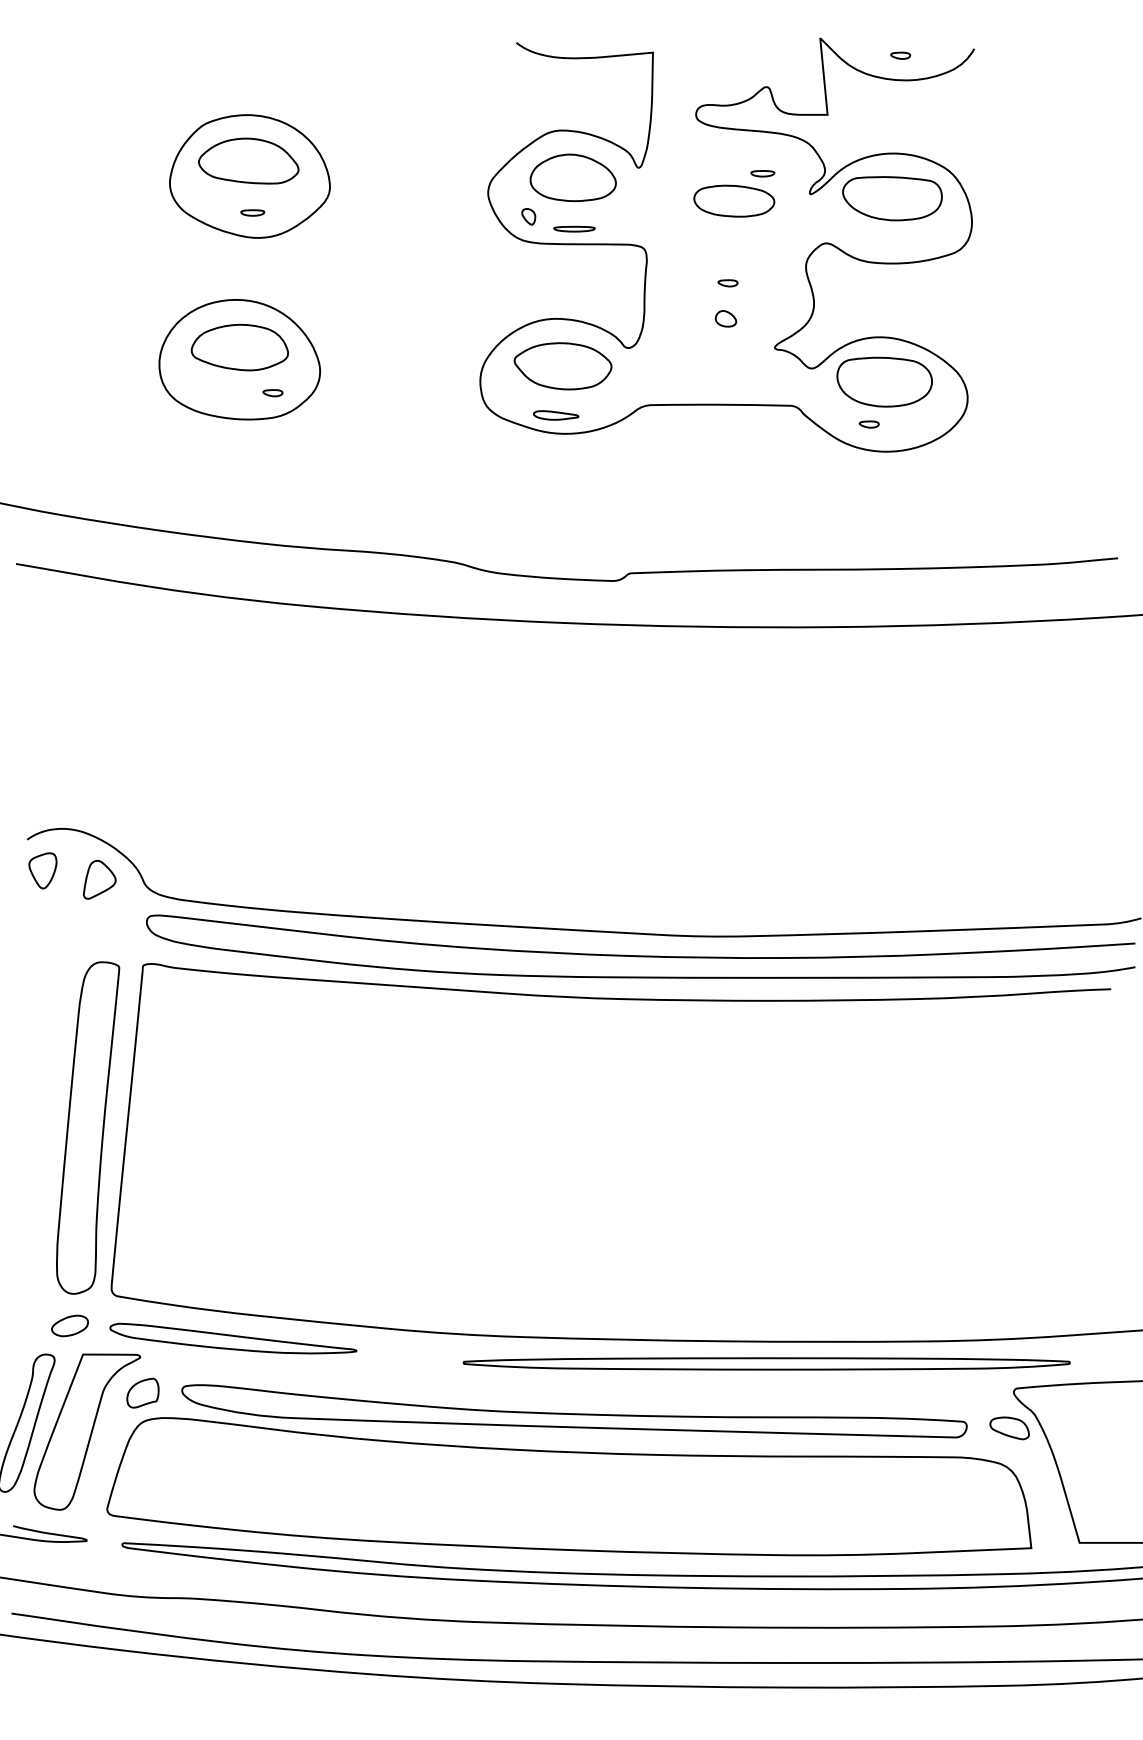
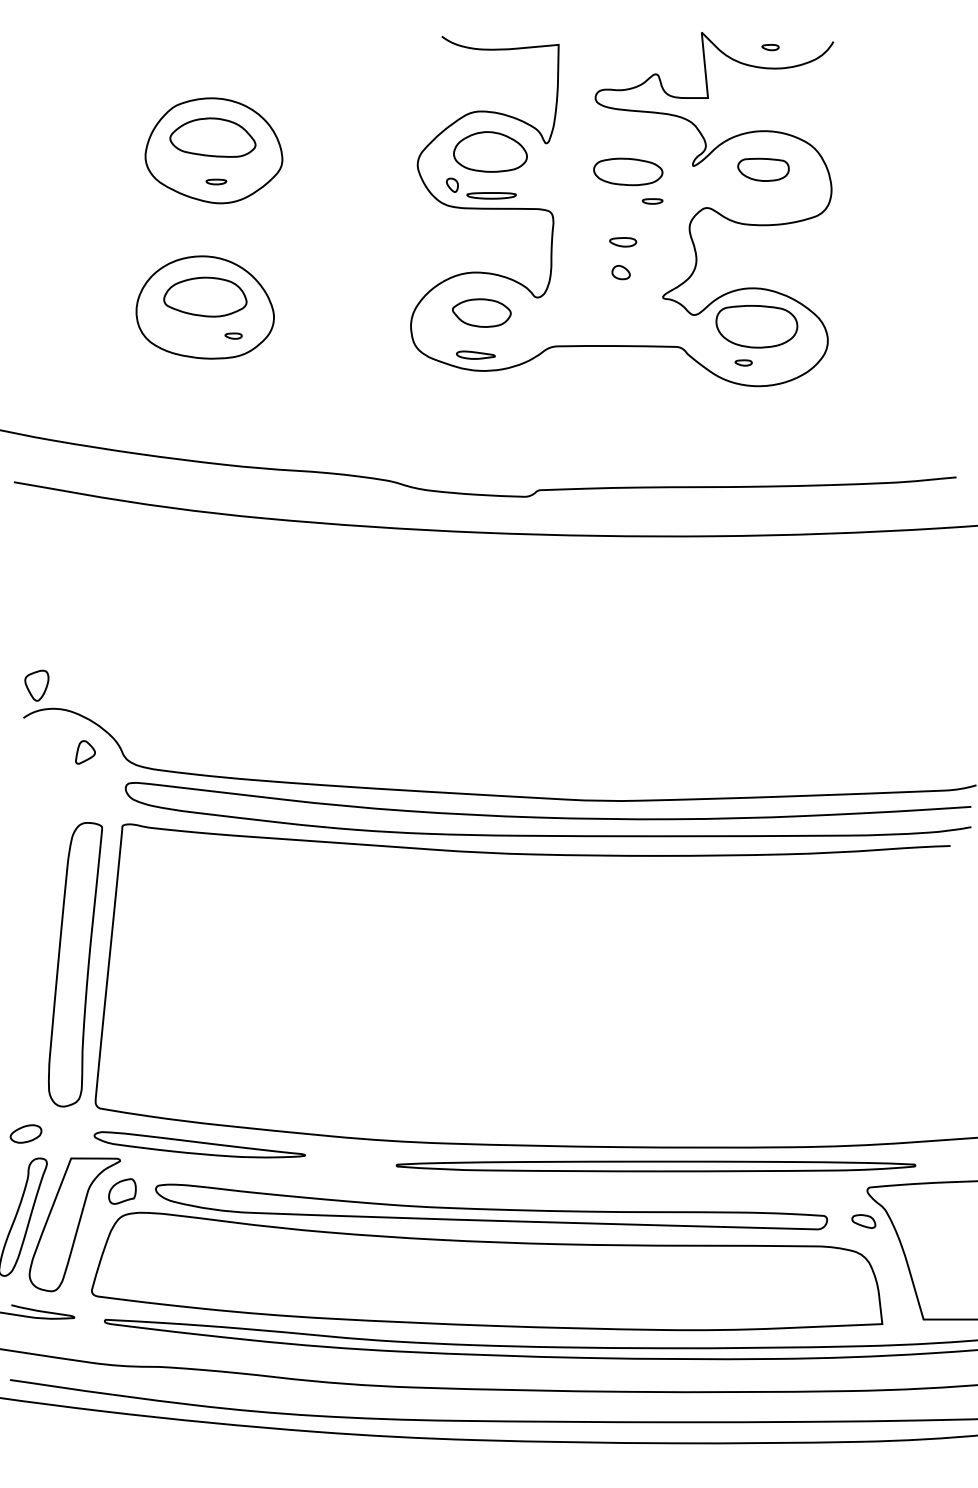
part: (762, 173) -> (652, 201), moved
part: (892, 198) -> (763, 169), size x0.6
part: (574, 228) -> (491, 195), size x1.4
part: (727, 282) -> (622, 241), size x1.6
part: (562, 365) -> (481, 312), size x0.7
part: (42, 870) -> (36, 685), moved
part: (99, 879) -> (85, 752), size x0.7
part: (69, 1325) -> (25, 1133), moved
part: (1009, 1428) -> (863, 1221), size x0.7

